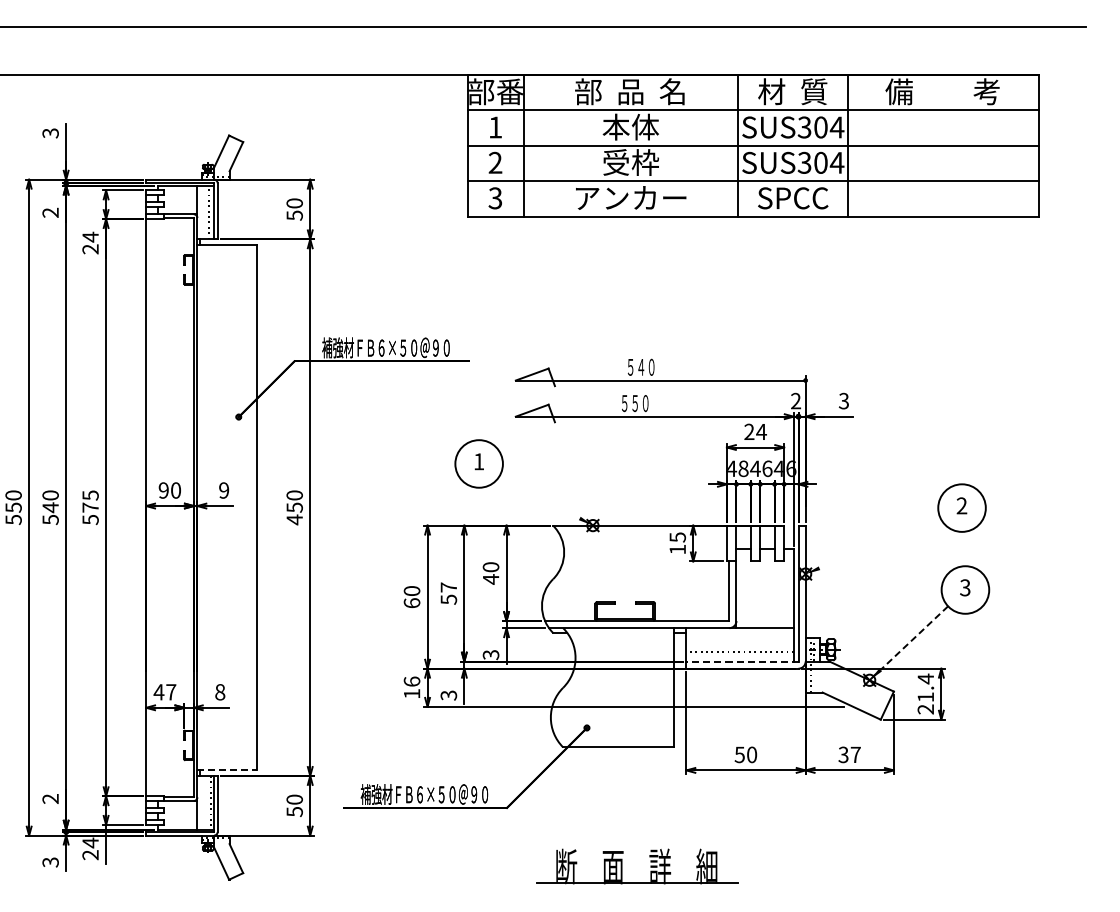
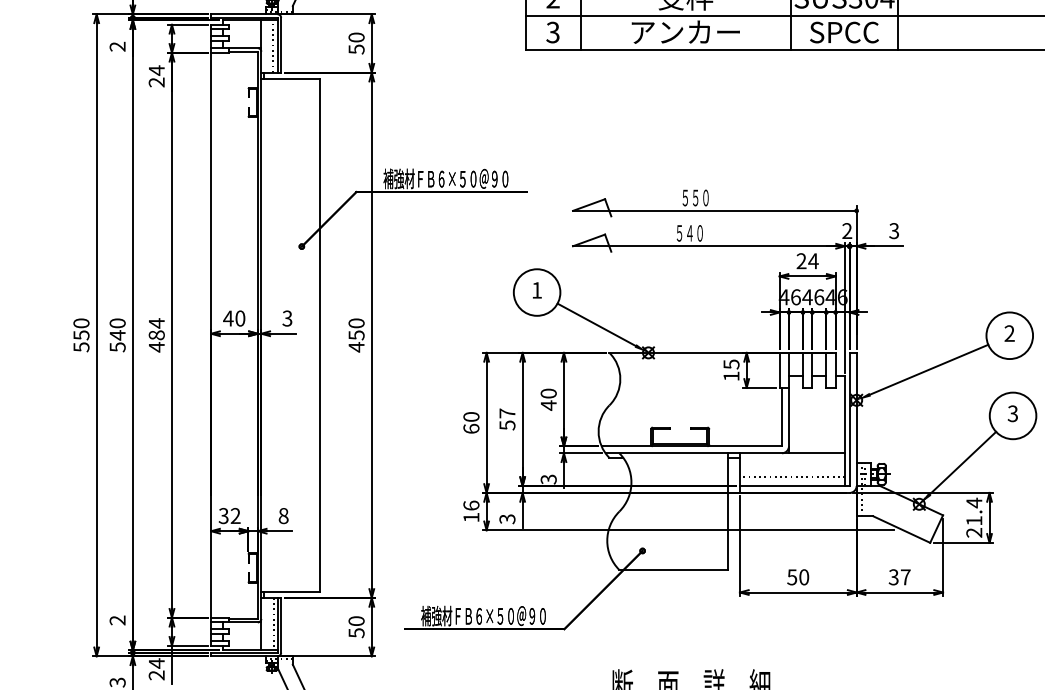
text: (641, 367) -> (696, 198), ５４０ -> ５５０
text: (635, 403) -> (690, 233), ５５０ -> ５４０
text: (743, 468) -> (795, 296), 8 -> 6
text: (163, 490) -> (228, 318), 90 -> 40
text: (224, 490) -> (287, 318), 9 -> 3
line: (539, 496) -> (596, 324), added
text: (90, 507) -> (156, 335), 575 -> 484
line: (879, 542) -> (928, 369), added
line: (914, 638) -> (963, 463), dashed -> solid
line: (741, 661) -> (793, 485), dashed -> solid
text: (164, 692) -> (229, 516), 47 -> 32
line: (227, 770) -> (290, 592), dashed -> solid

